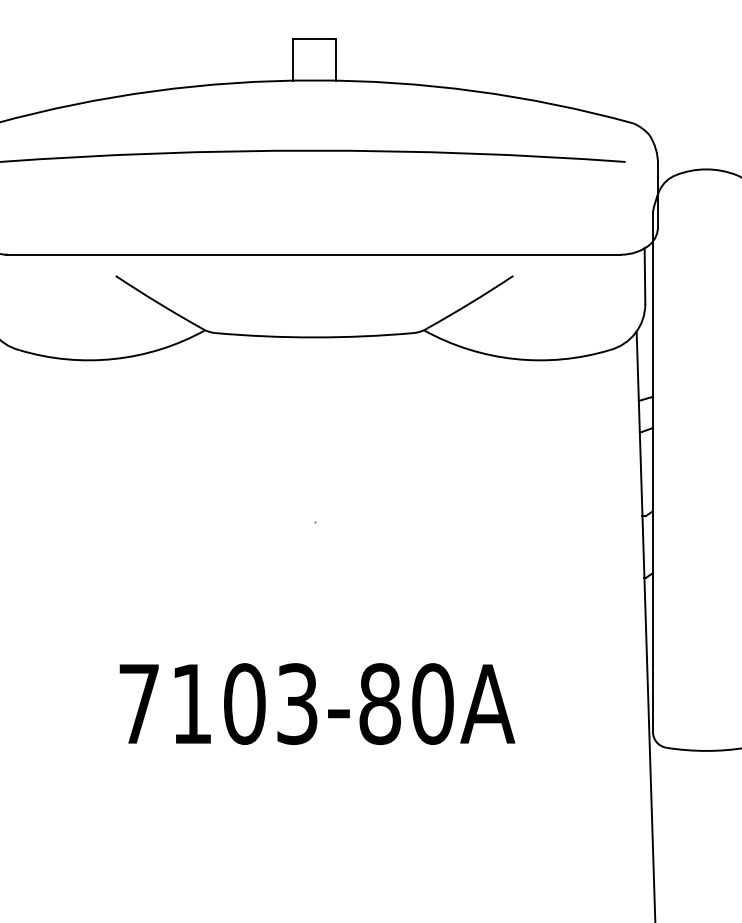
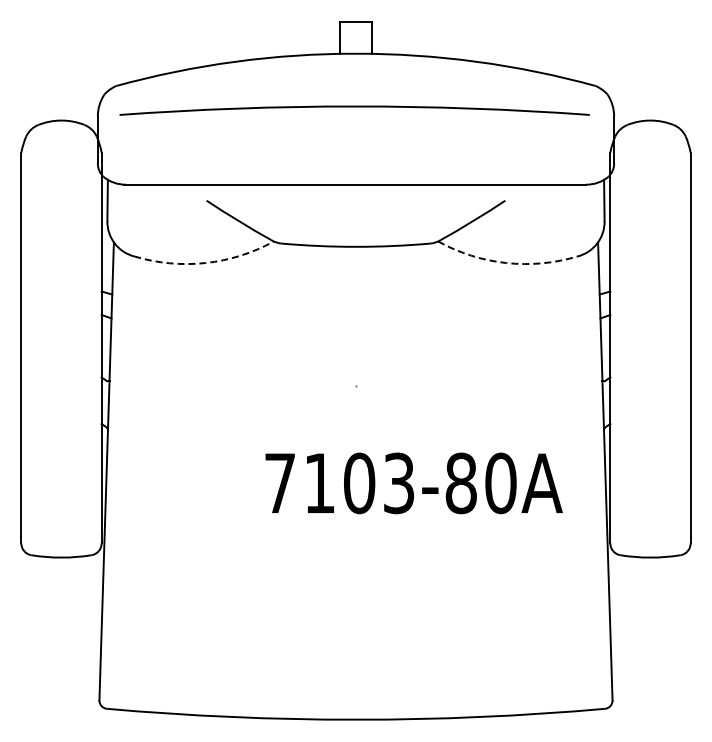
arc: (114, 359) -> (205, 263), solid -> dashed
arc: (514, 359) -> (506, 263), solid -> dashed
text: (316, 704) -> (413, 483), moved

